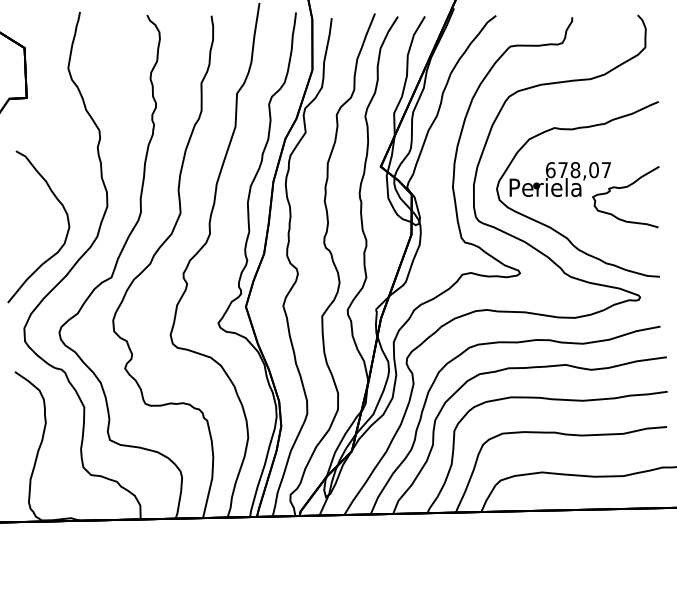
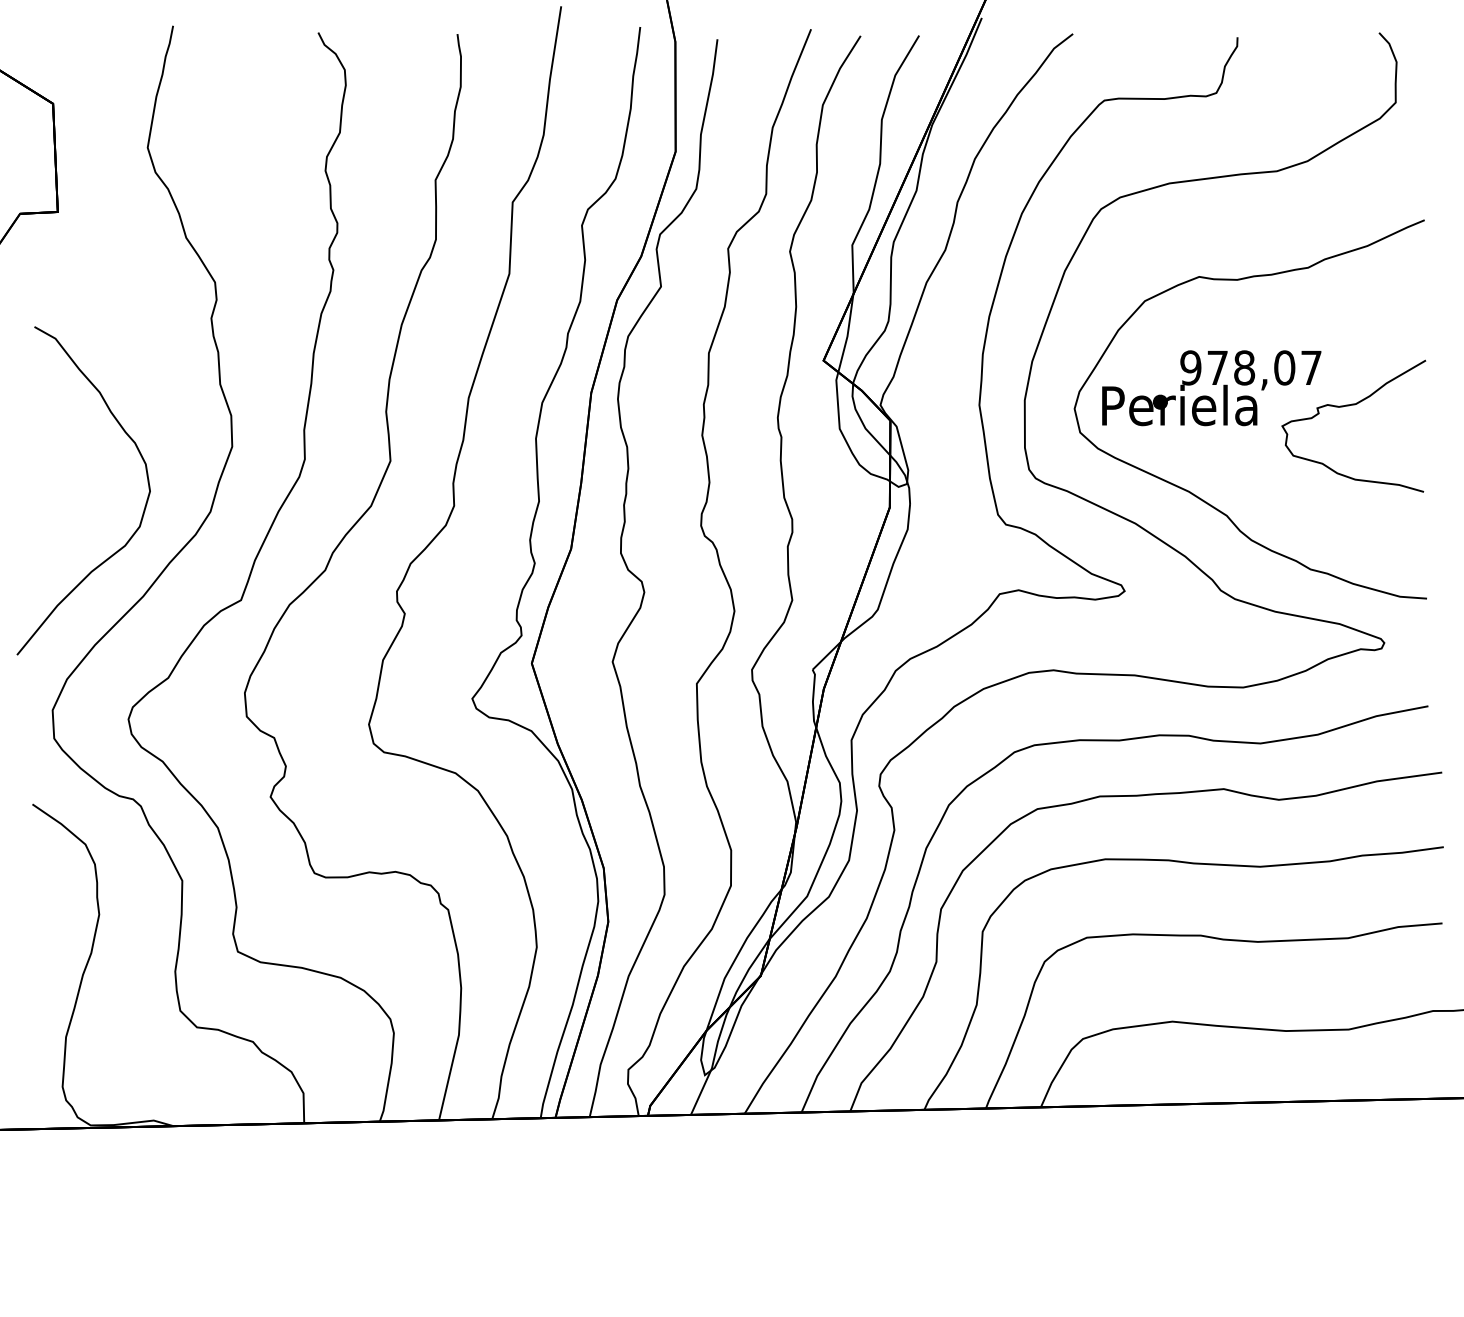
text: (550, 170) -> (1190, 368), 678,07 -> 978,07

